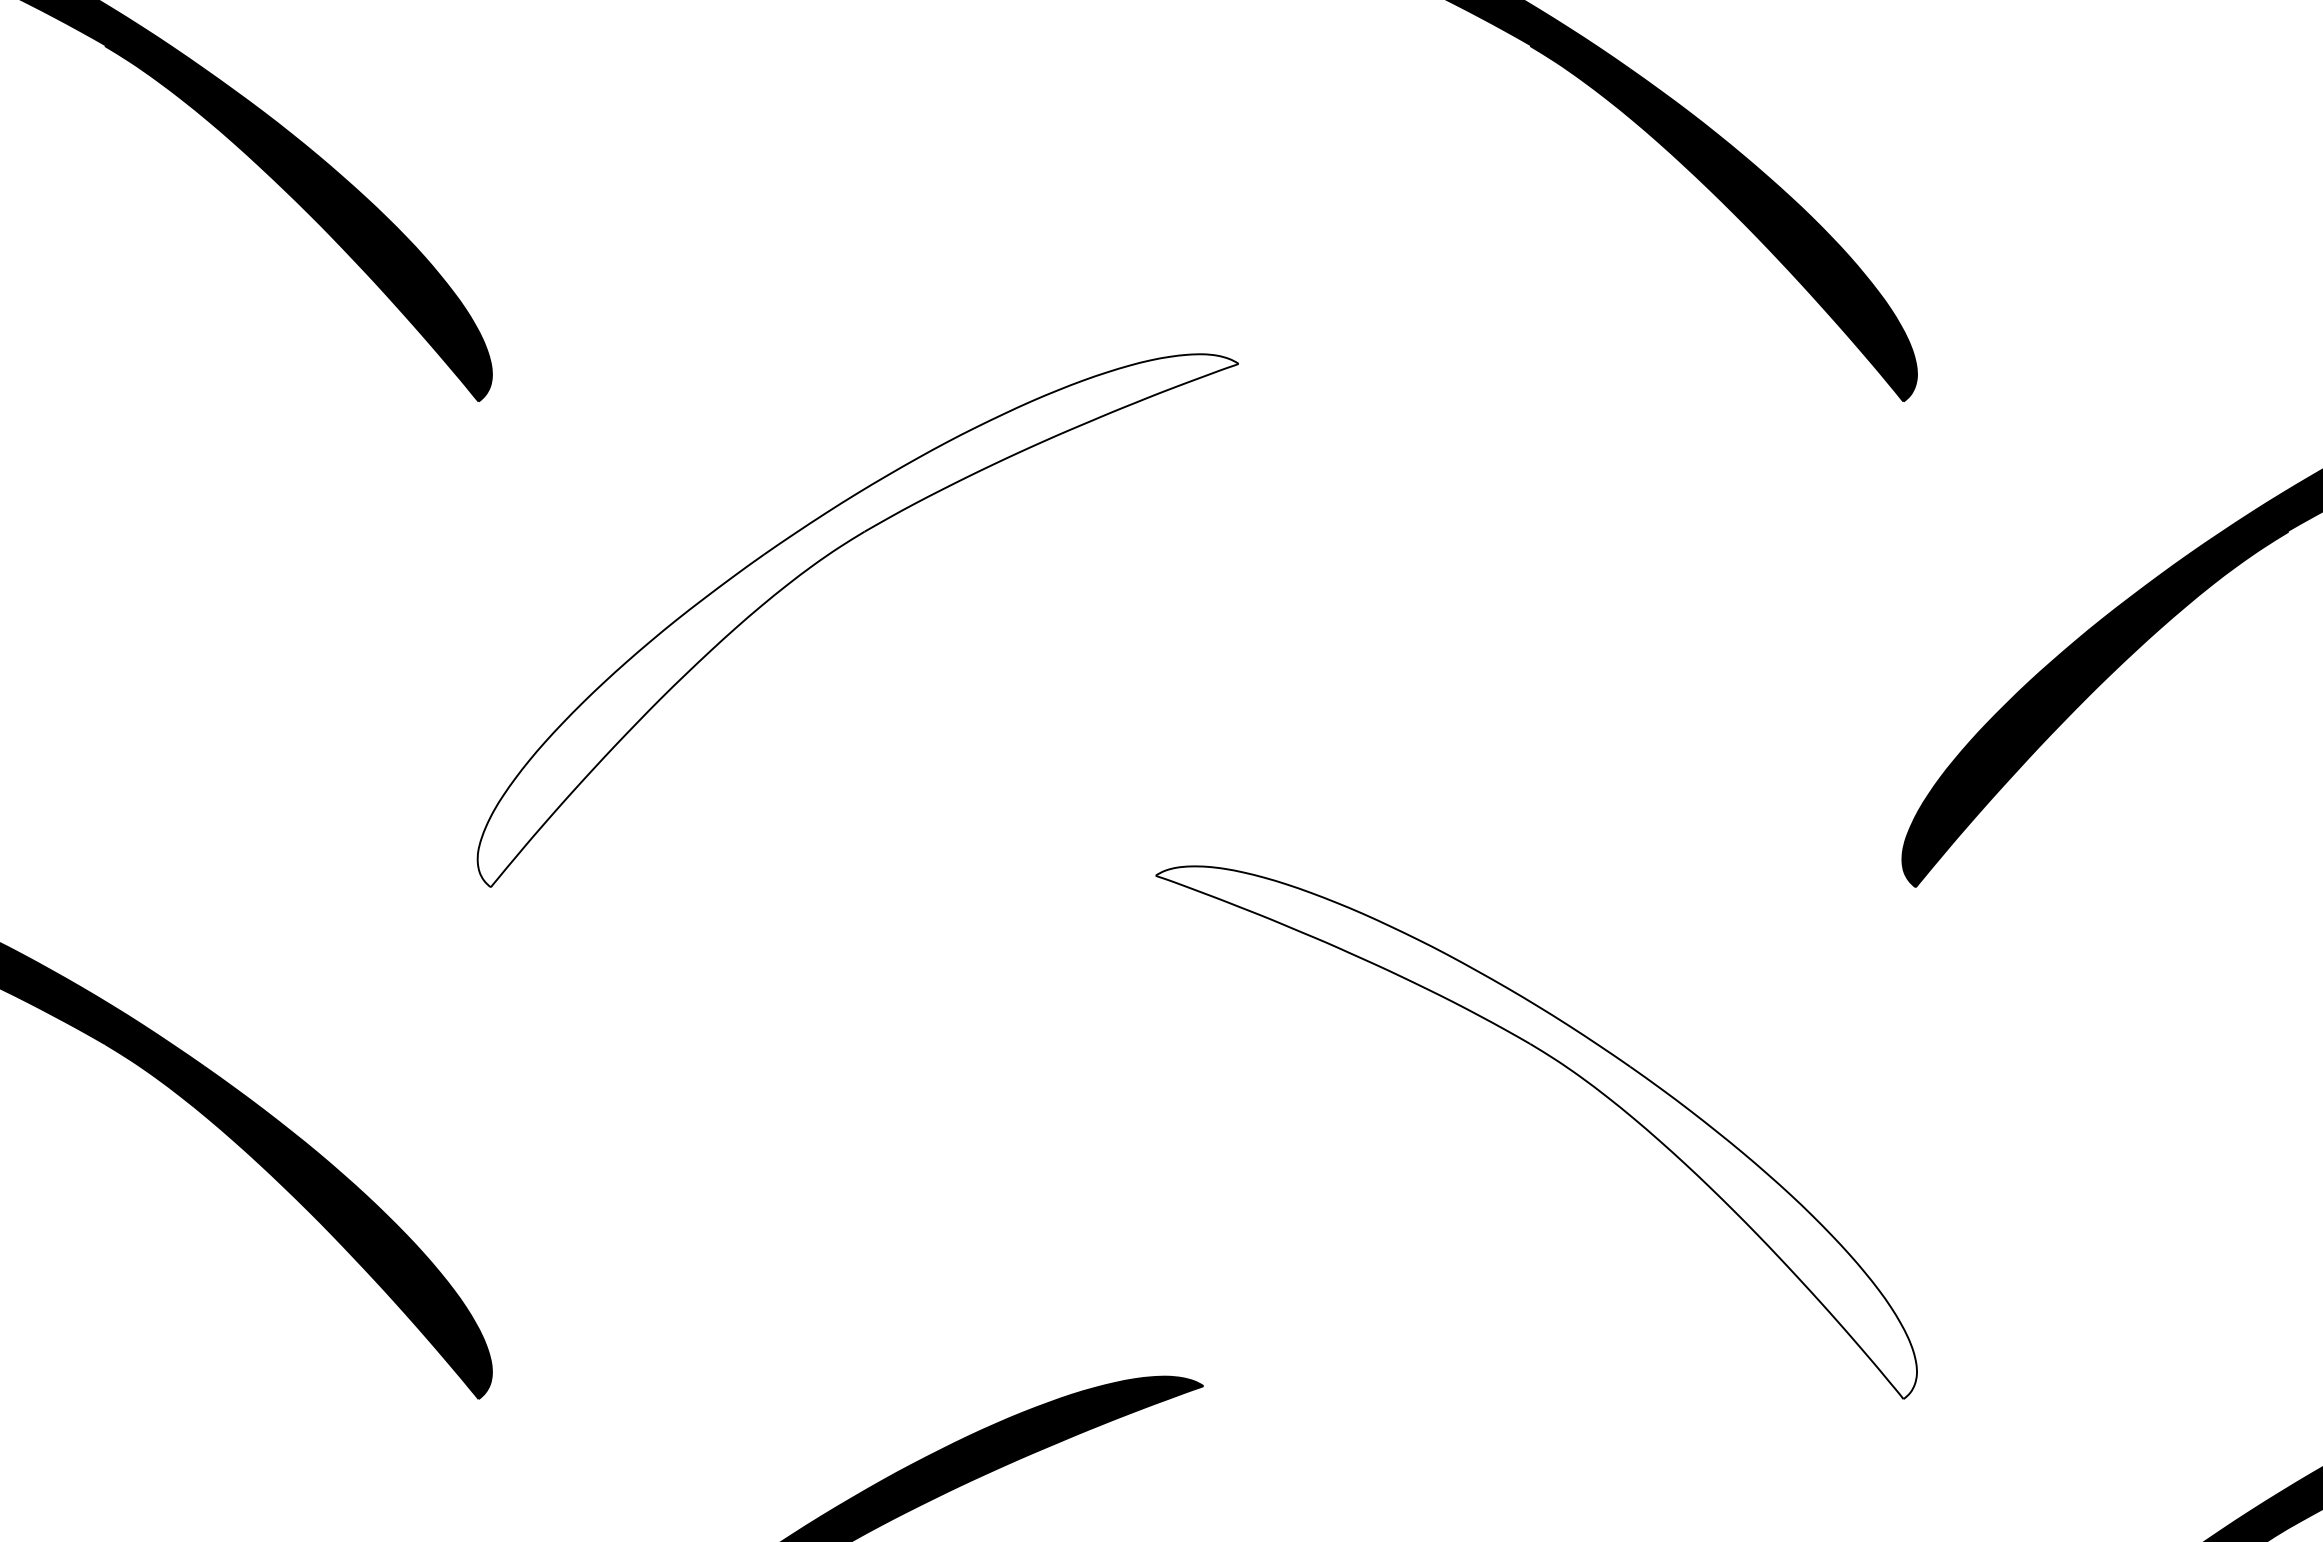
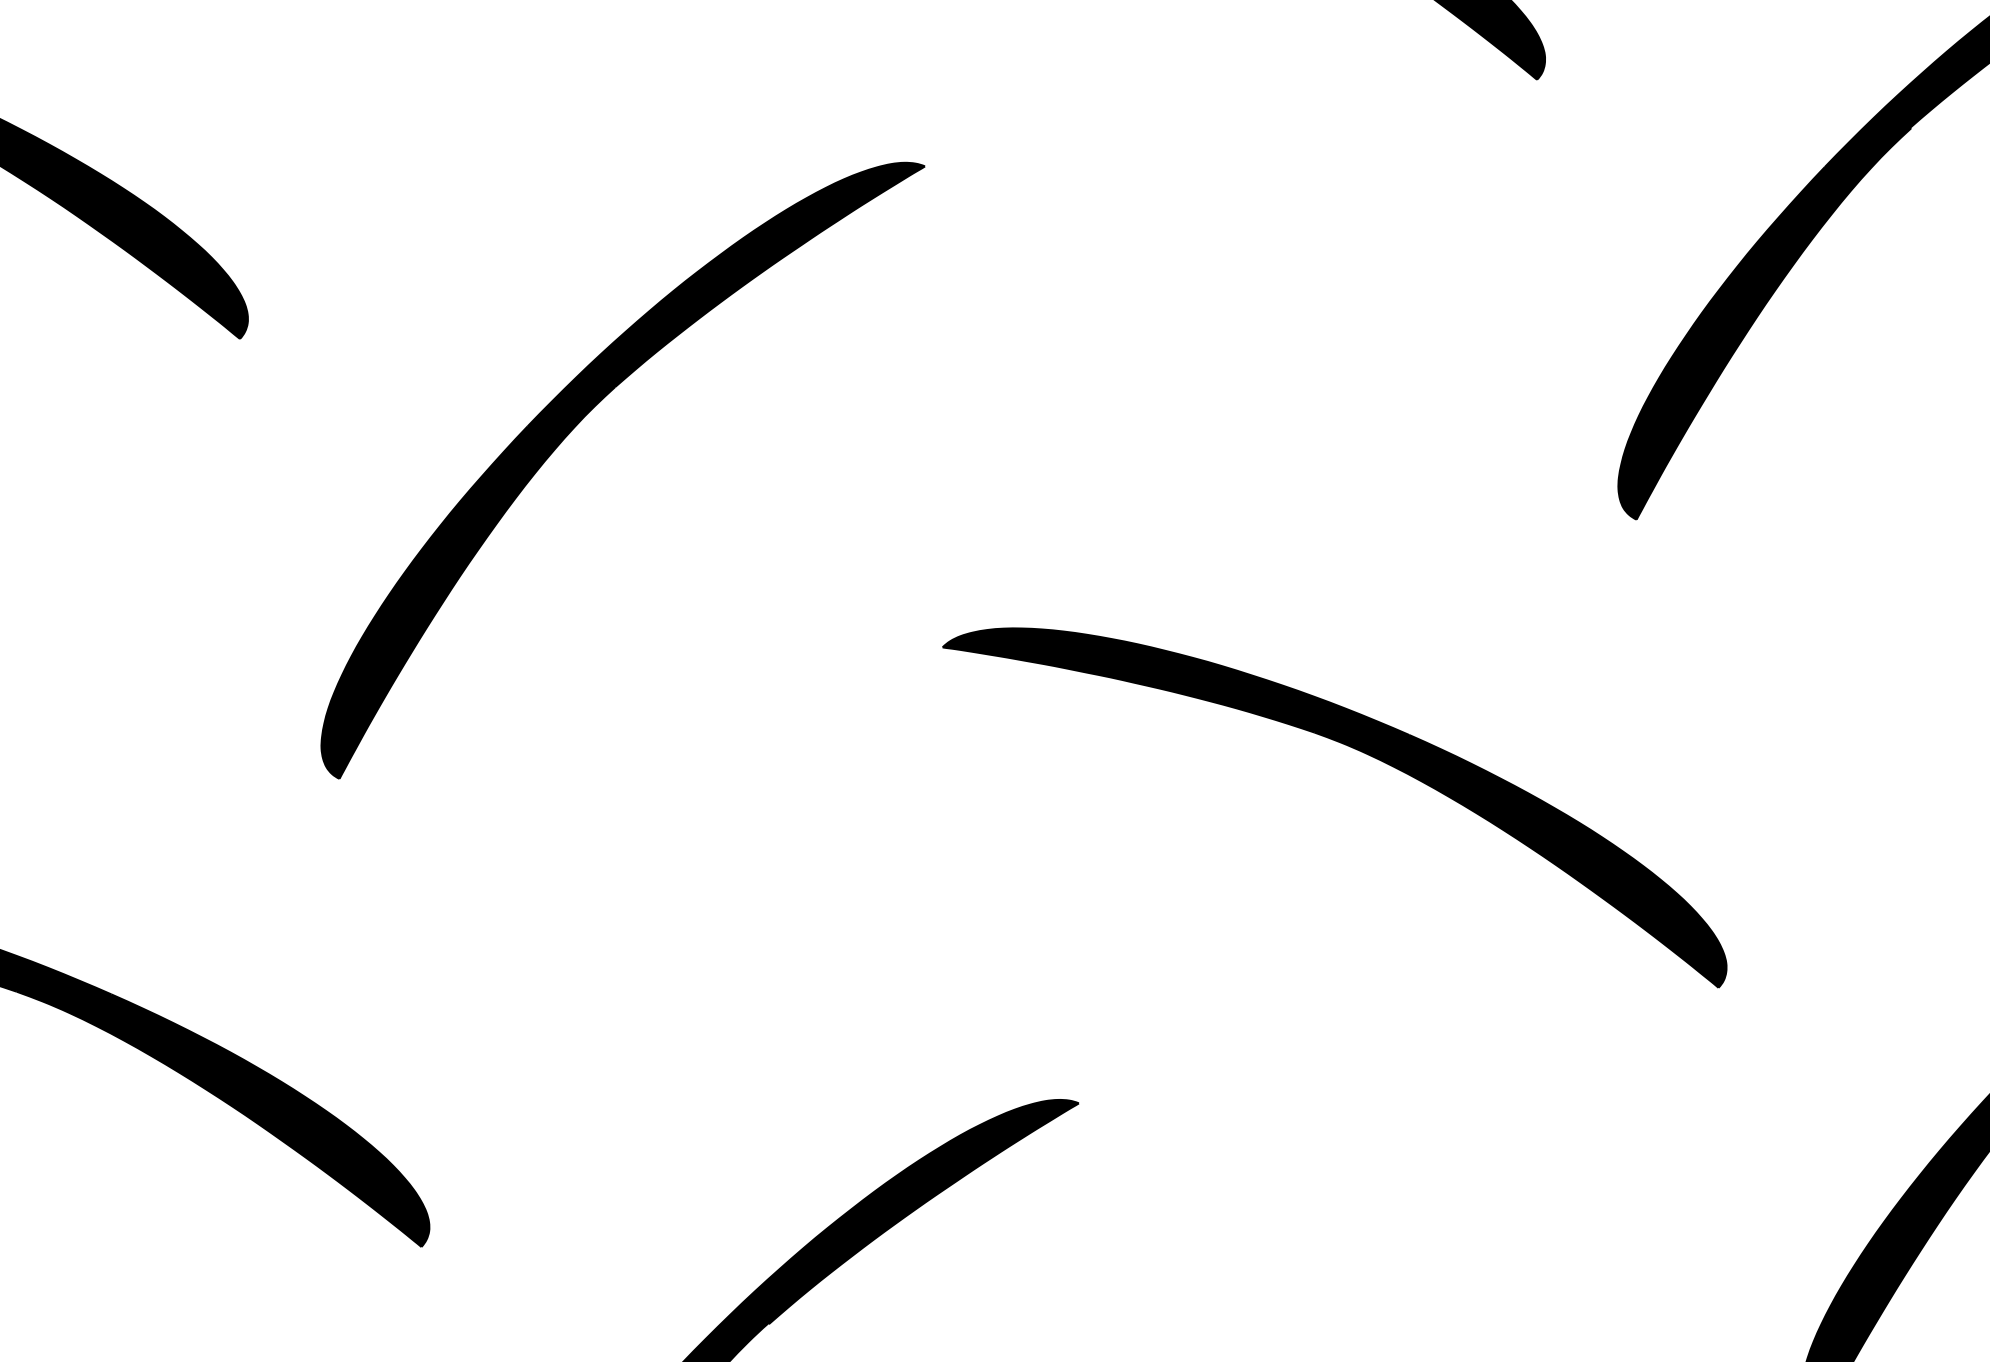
fill: (857, 620) -> (624, 469), added
fill: (1536, 1132) -> (1335, 811), added

